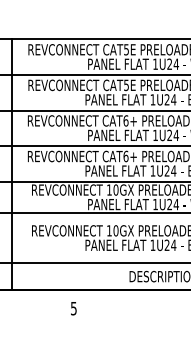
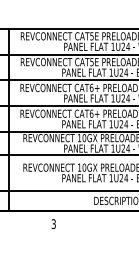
text: (73, 307) -> (53, 223), 5 -> 3

